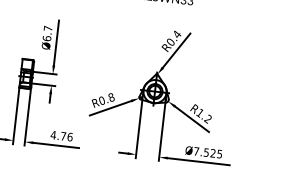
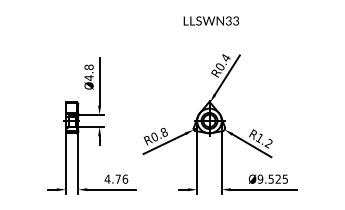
text: (47, 33) -> (88, 72), Ø6.7 -> Ø4.8
text: (196, 150) -> (260, 178), Ø7.525 -> Ø9.525

